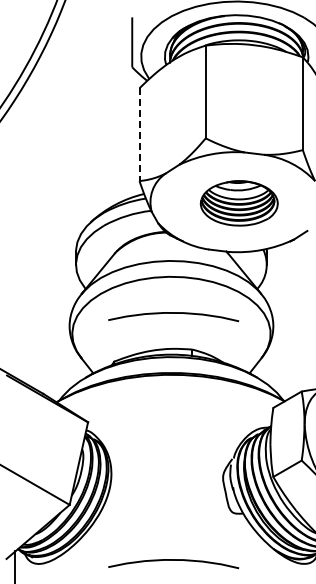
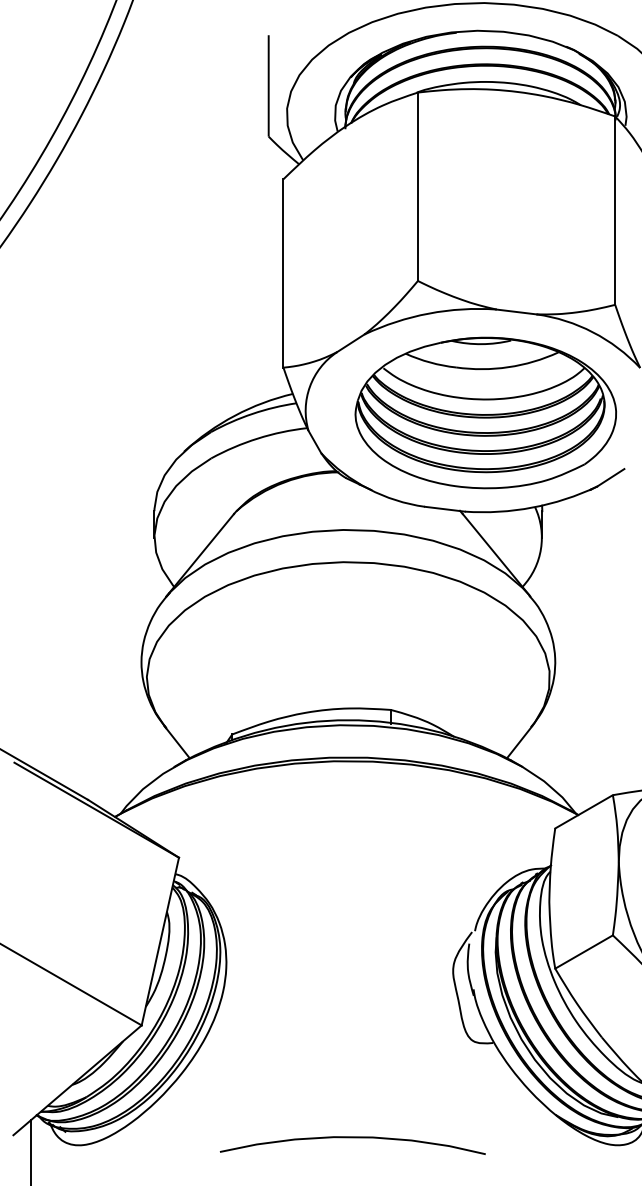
line: (139, 135) -> (283, 275), dashed -> solid
part: (239, 203) -> (486, 413), size x1.67
curve: (173, 313) -> (352, 636), removed

